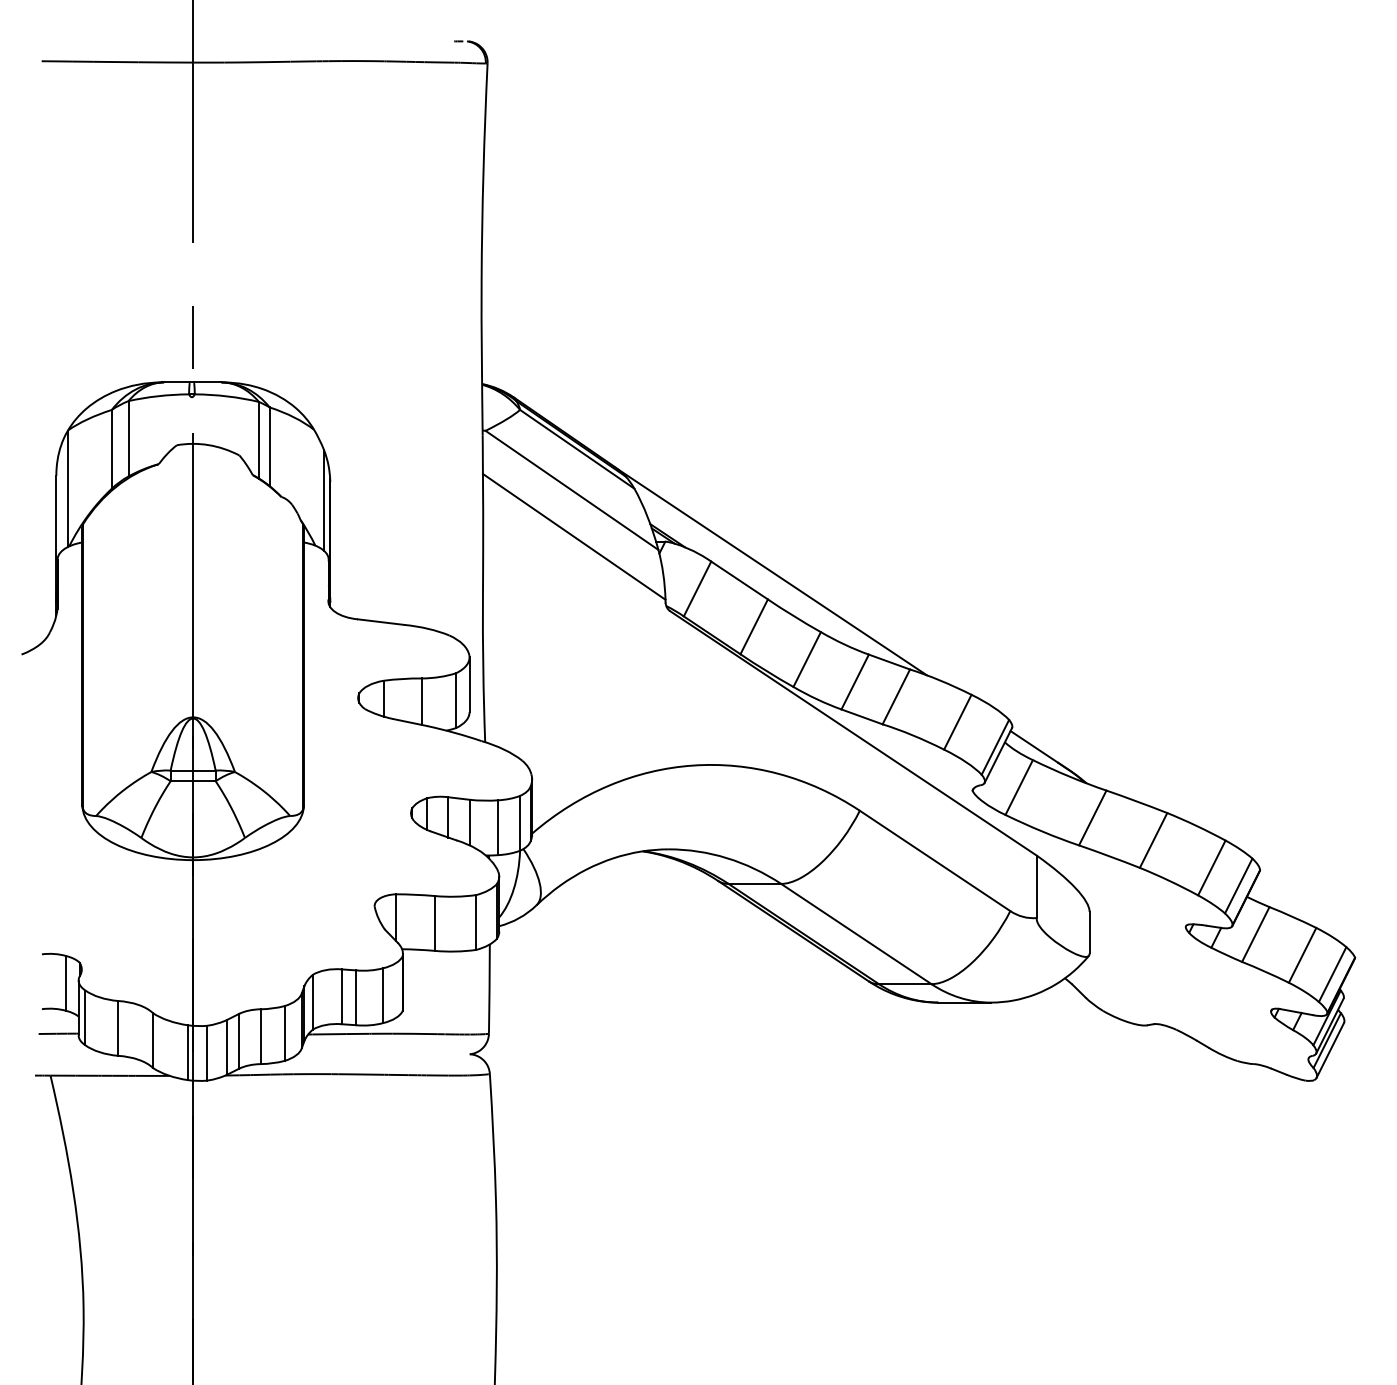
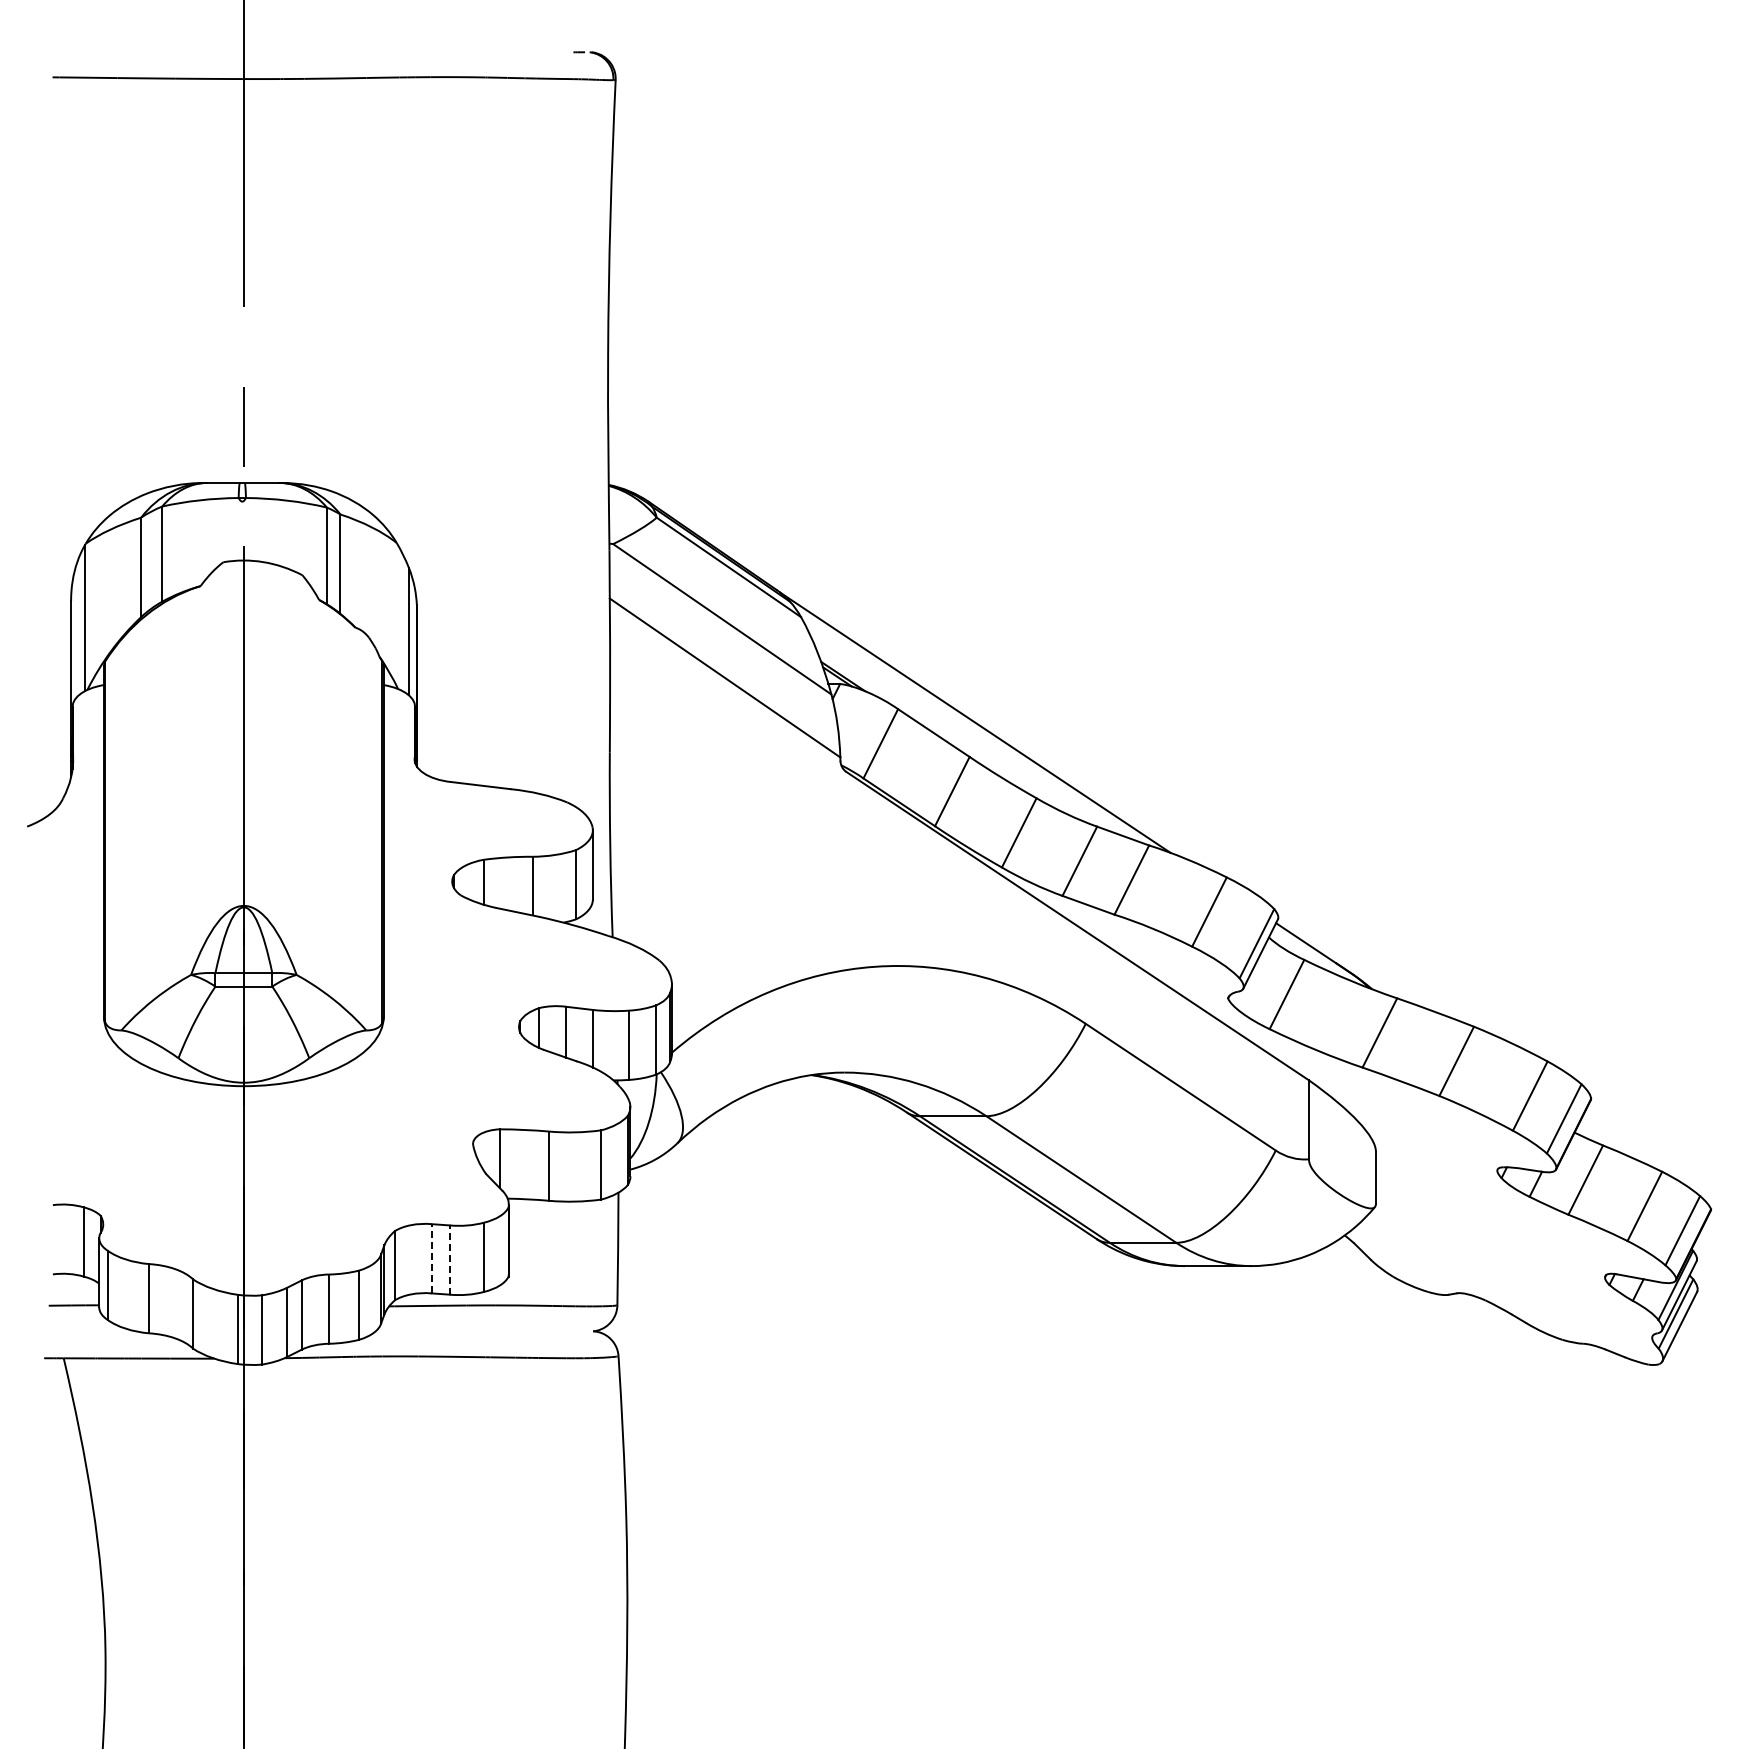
line: (341, 996) -> (431, 1258), solid -> dashed
line: (356, 998) -> (449, 1260), solid -> dashed

